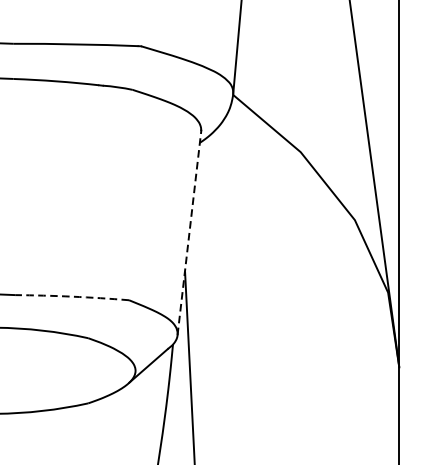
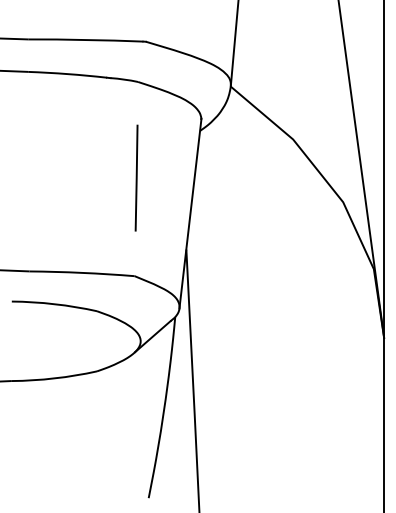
line: (131, 193) -> (136, 177), added
line: (189, 232) -> (190, 213), dashed -> solid
arc: (72, 296) -> (82, 272), dashed -> solid

